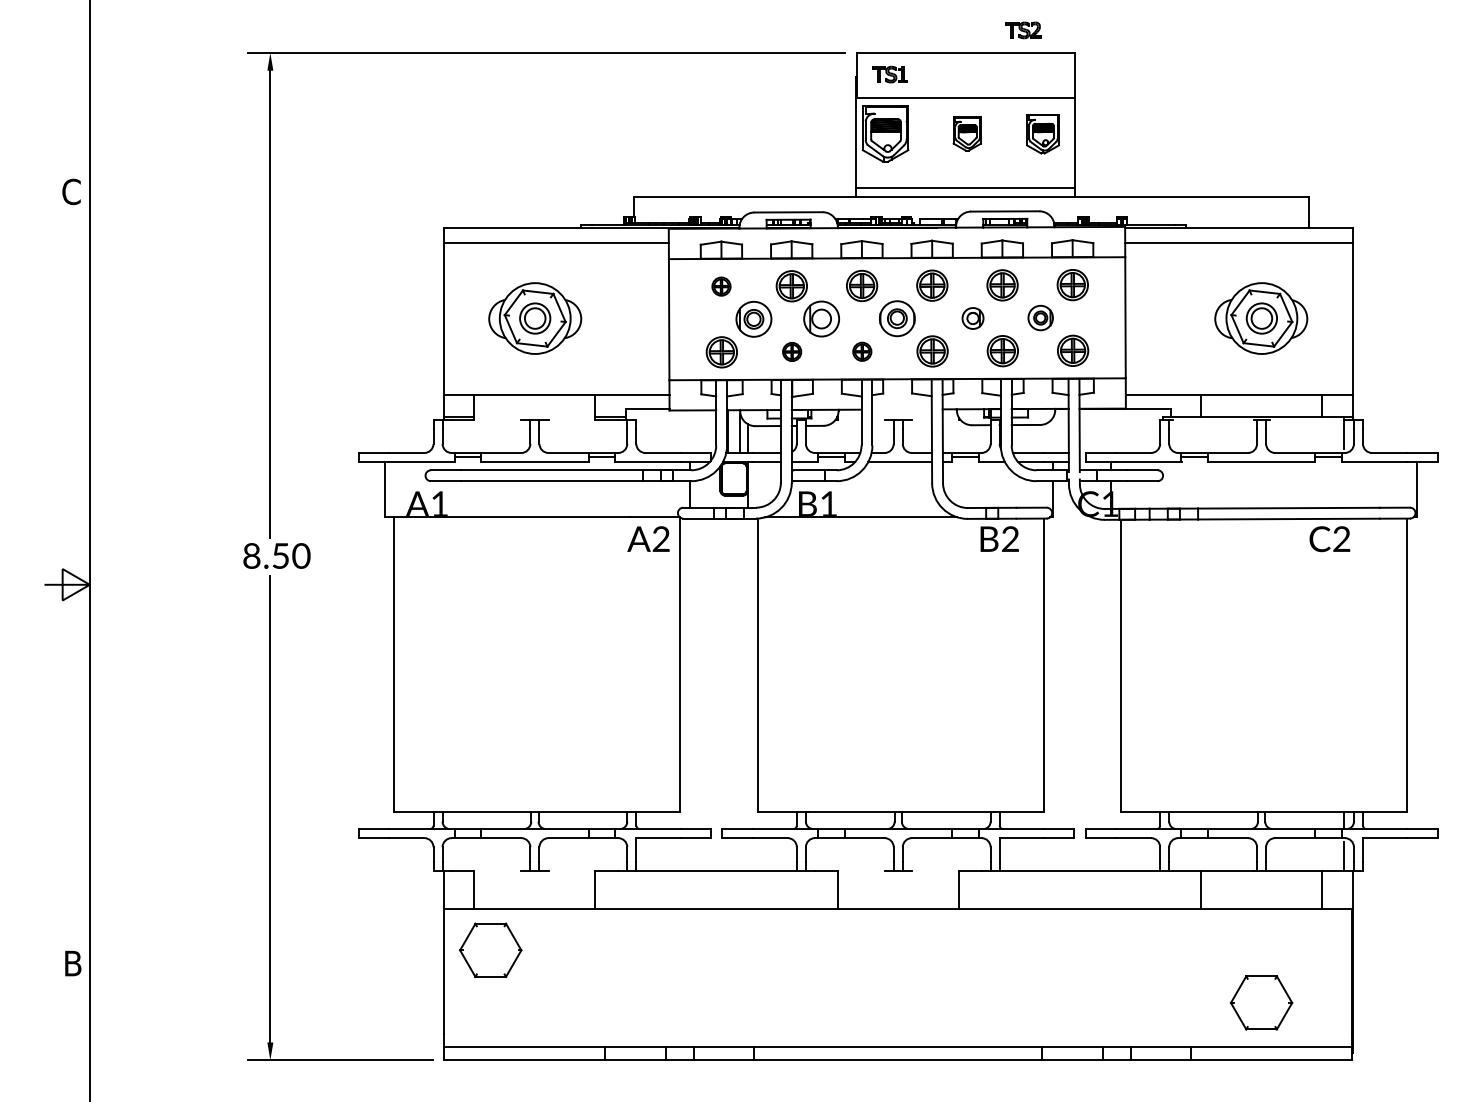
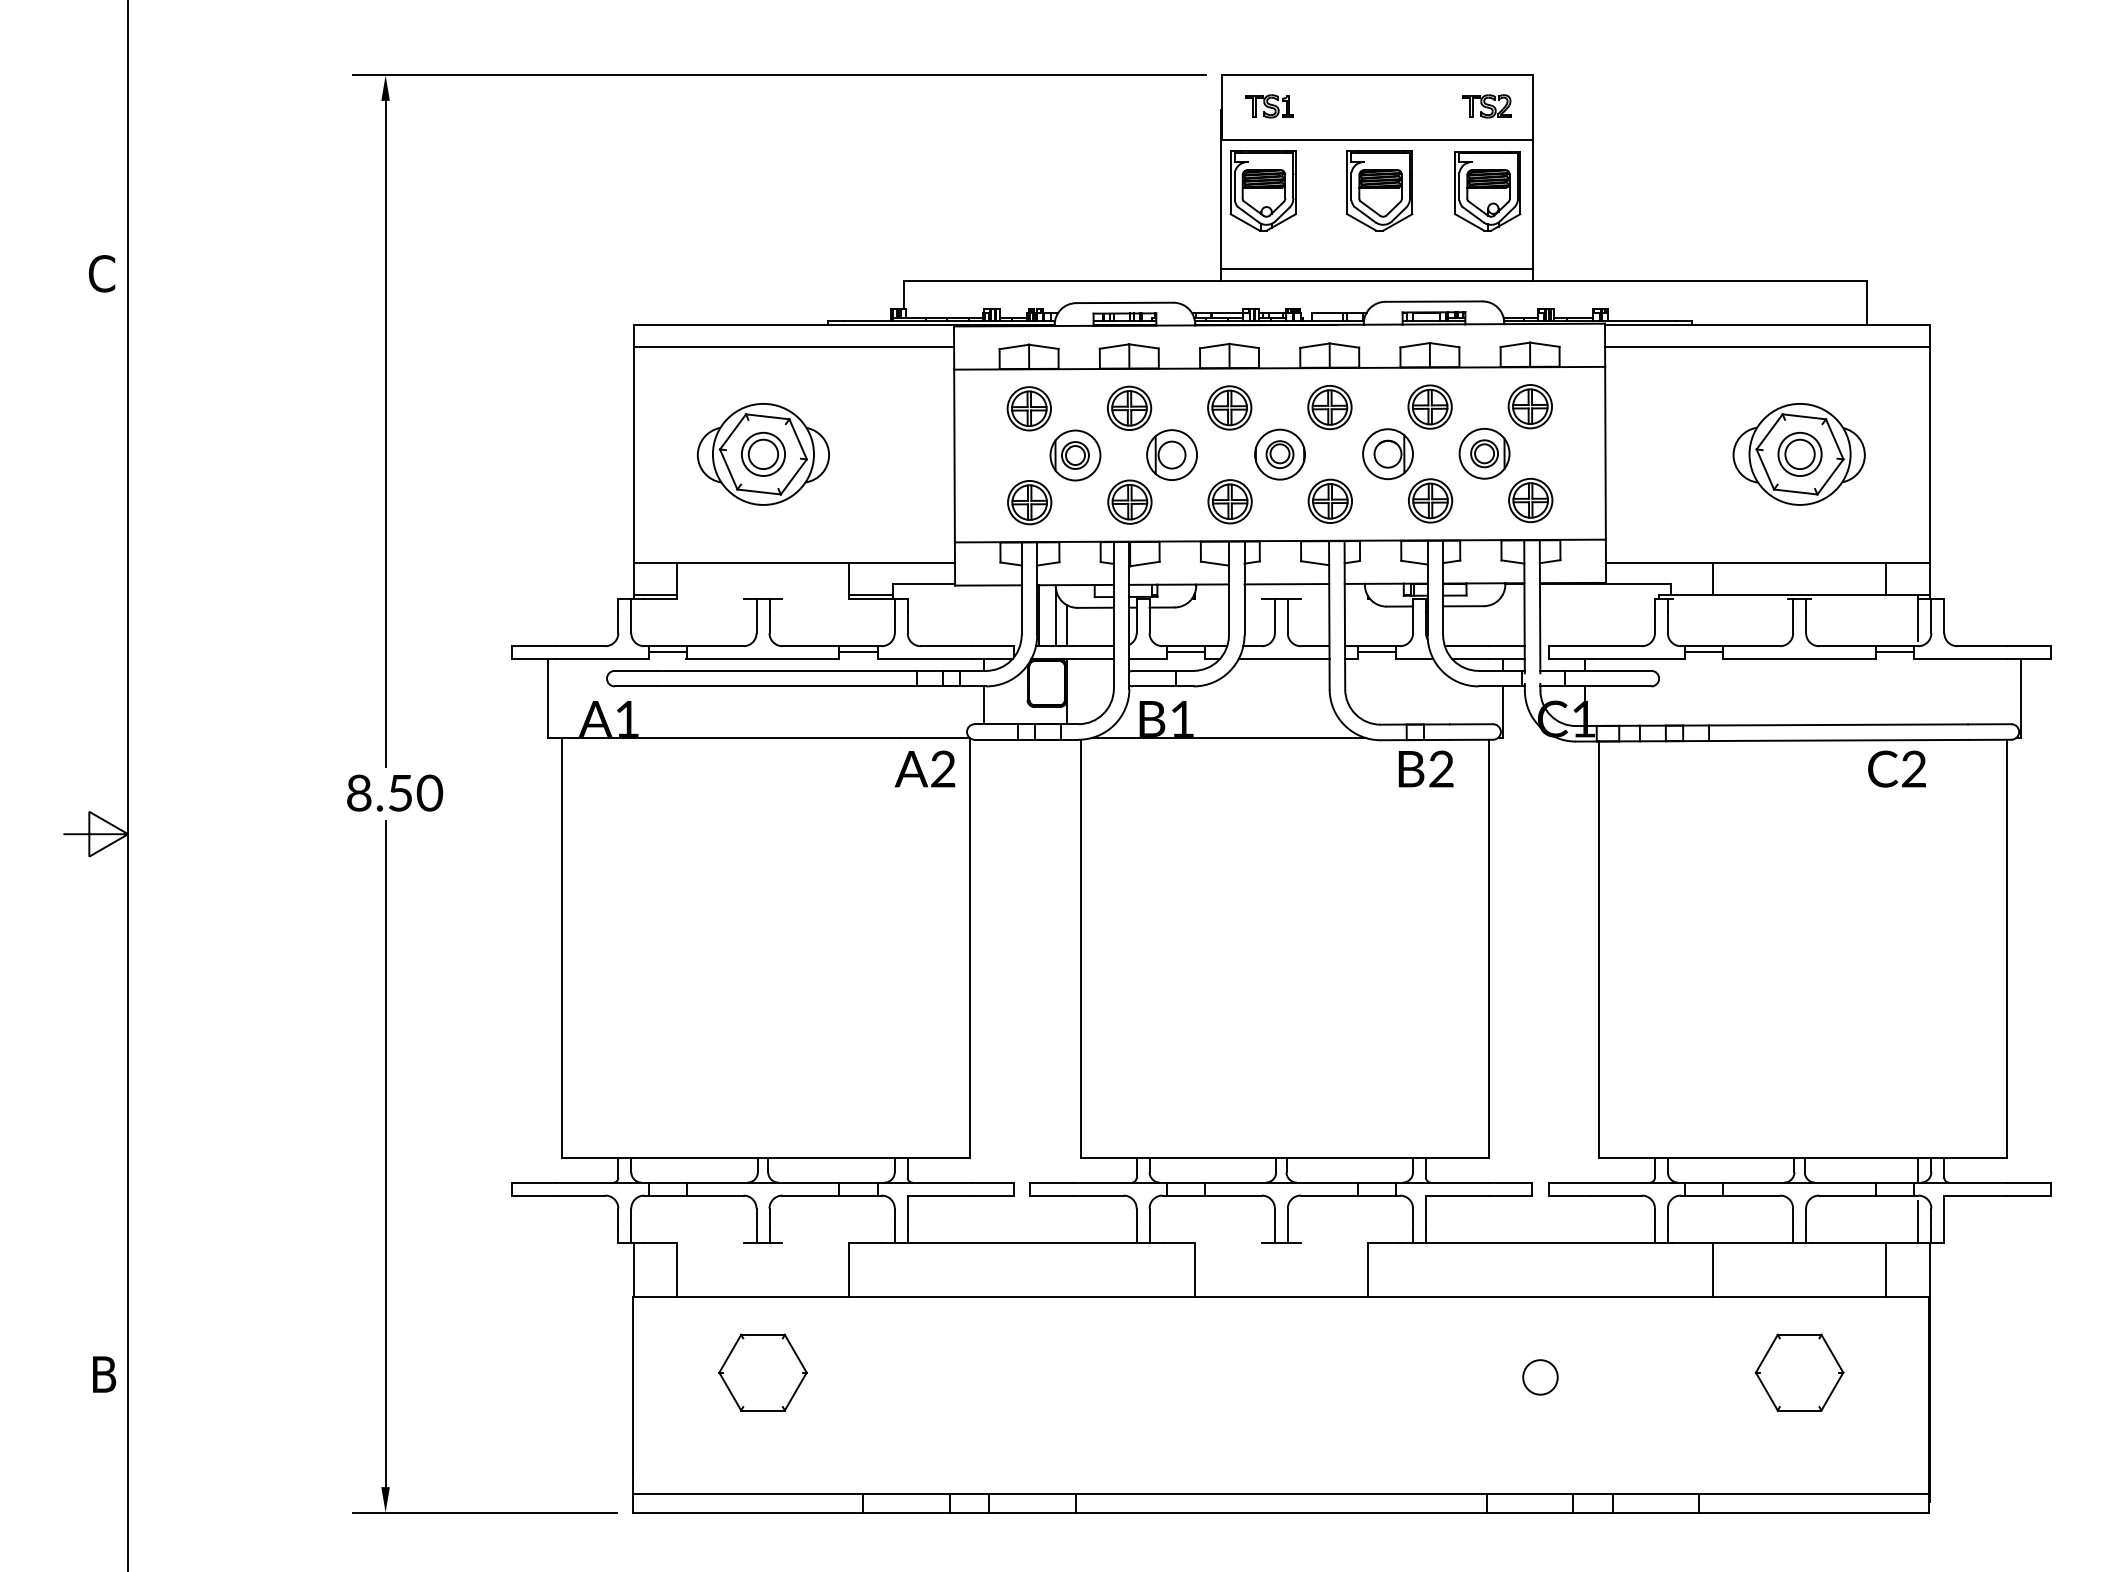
part: (1023, 30) -> (1486, 106), moved
part: (967, 133) -> (1379, 190), size x1.67
part: (1042, 134) -> (1487, 191), size x1.43
part: (721, 286) -> (1028, 408), size x1.67
part: (1040, 317) -> (1484, 453), size x1.43
part: (972, 318) -> (1387, 454), size x1.67
part: (791, 351) -> (1129, 501), size x1.67
part: (861, 351) -> (1229, 501), size x1.67
line: (901, 409) -> (1286, 584), added
part: (490, 950) -> (762, 1372), moved
circle: (1079, 965) -> (1540, 1377), added
part: (1261, 1002) -> (1799, 1372), moved

